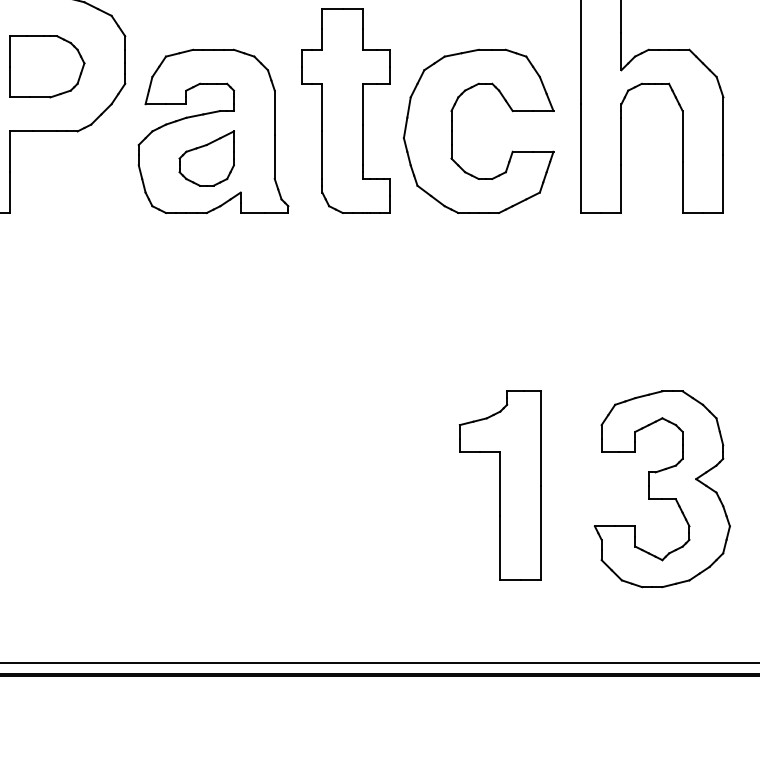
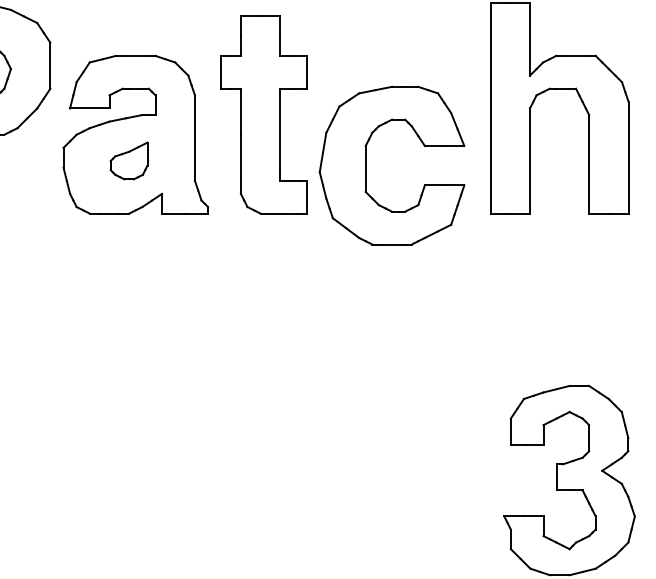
part: (452, 130) -> (366, 164), moved
part: (206, 158) -> (128, 160), size x0.7
part: (499, 485) -> (412, 476), removed

